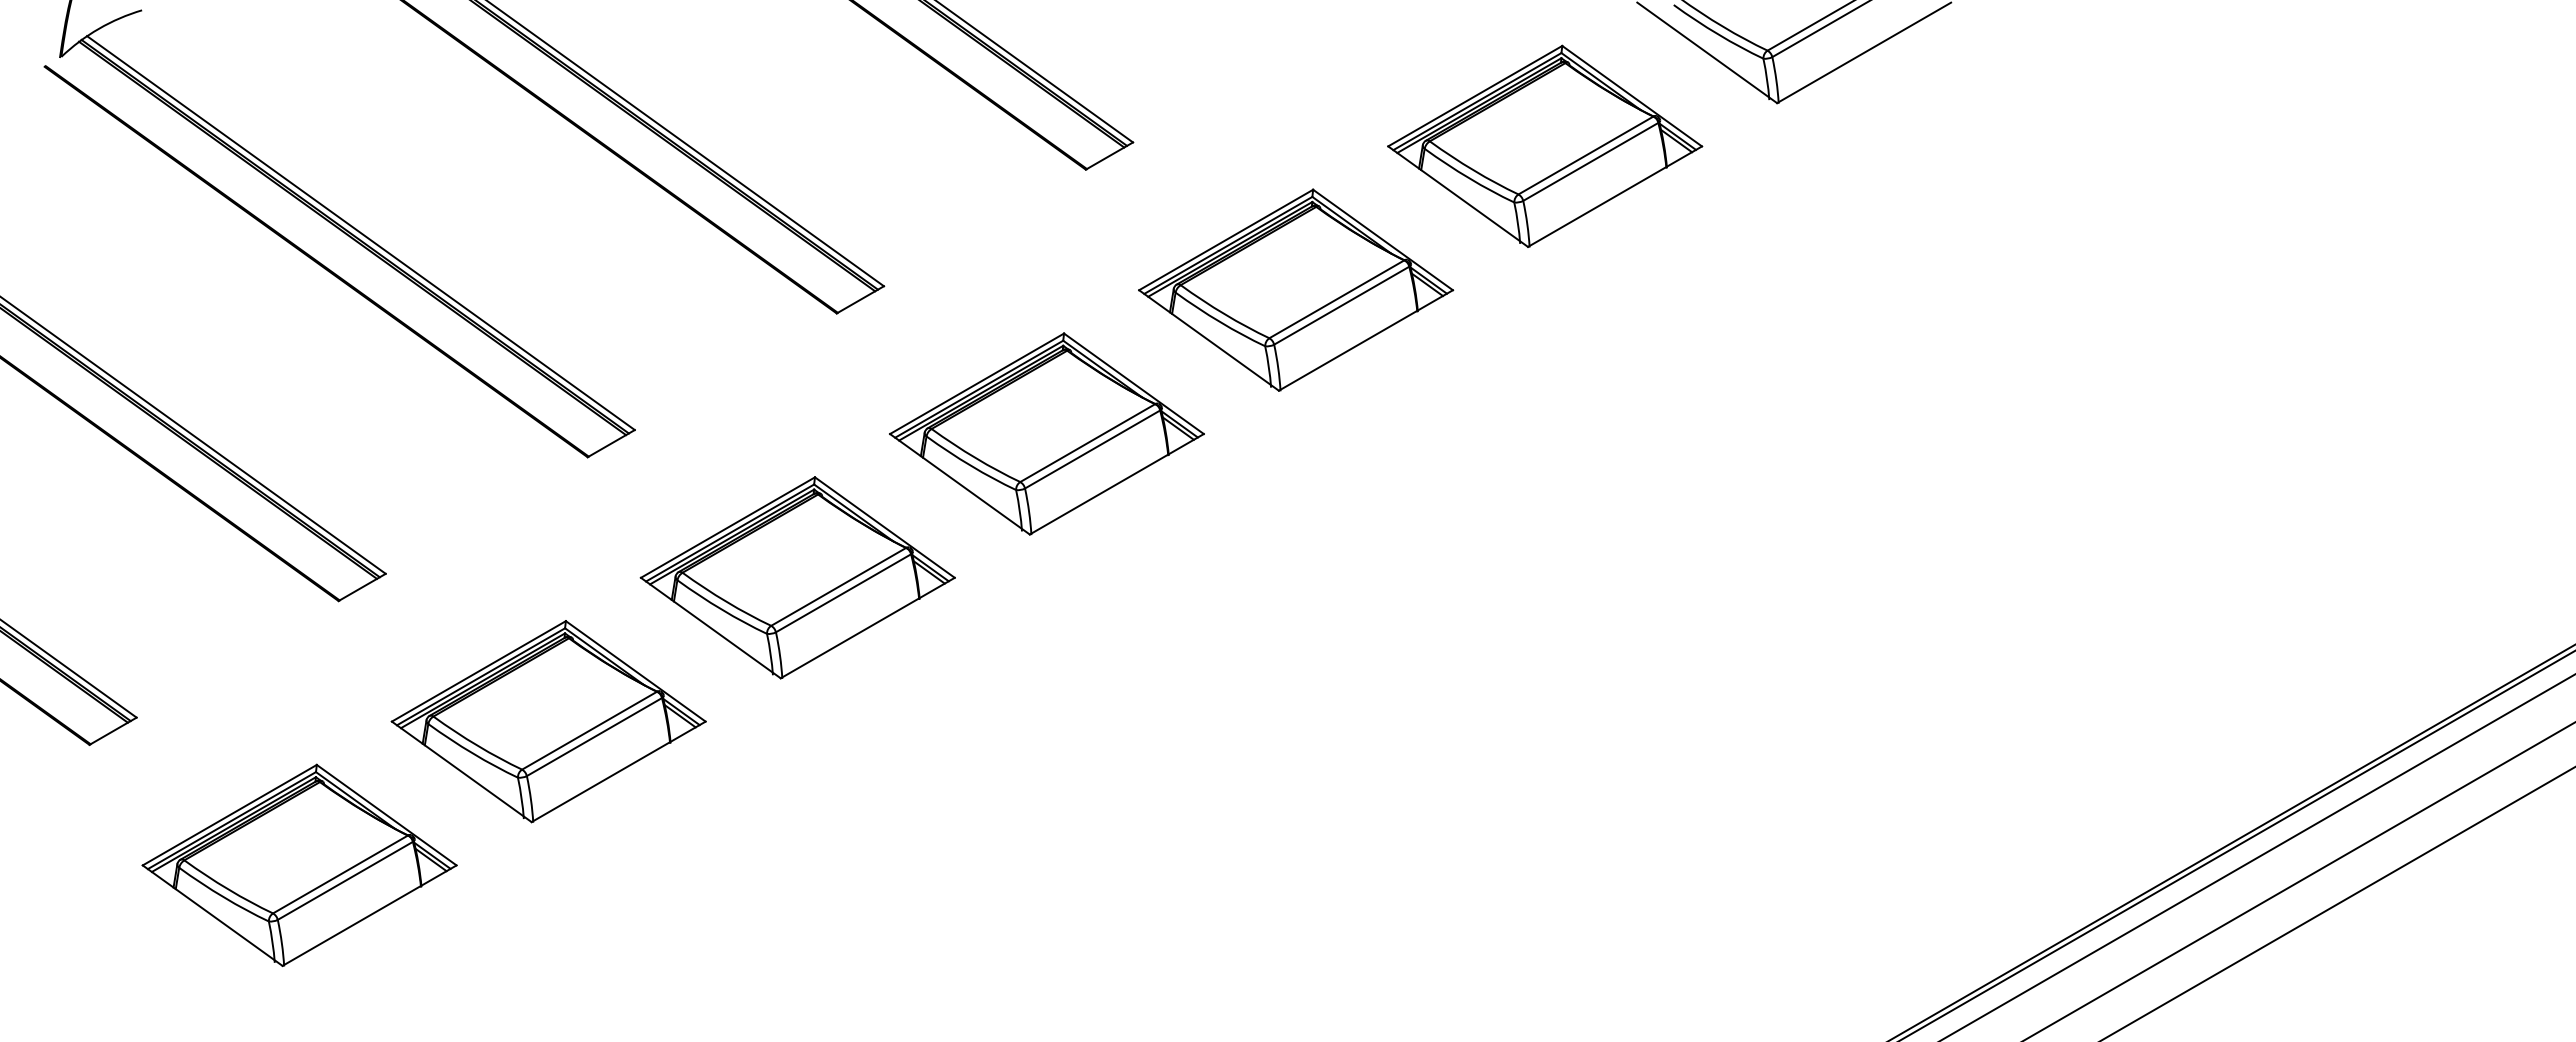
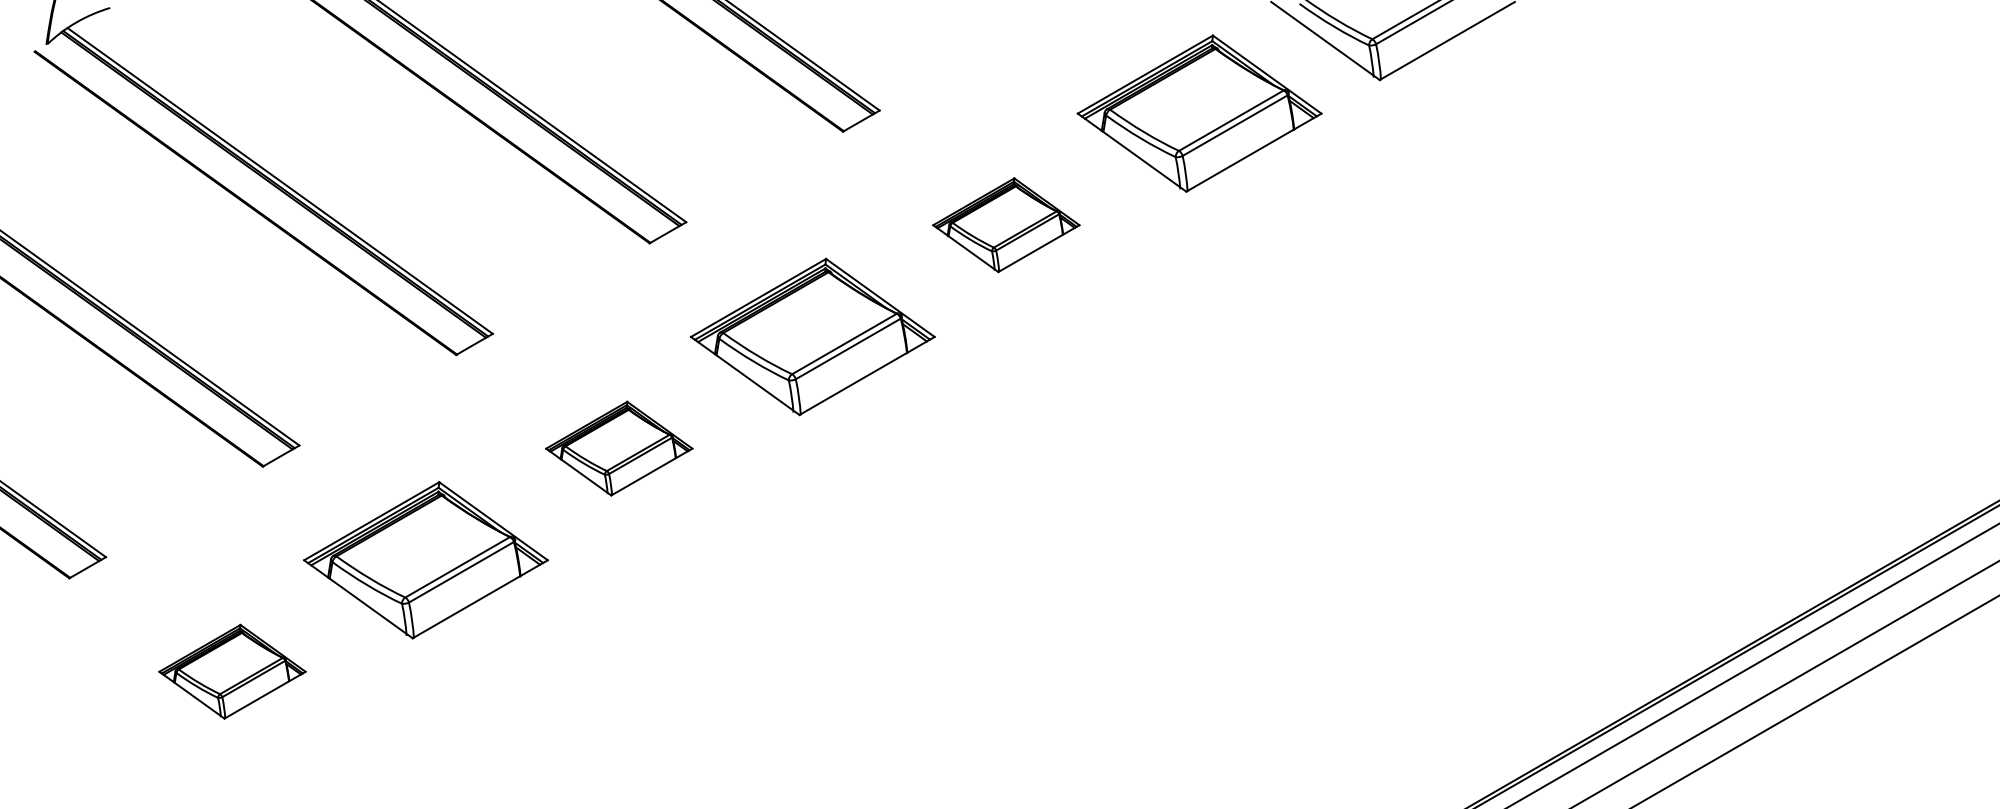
part: (1296, 289) -> (1006, 224), size x0.6
part: (797, 577) -> (619, 448), size x0.6
part: (299, 864) -> (232, 671), size x0.6

